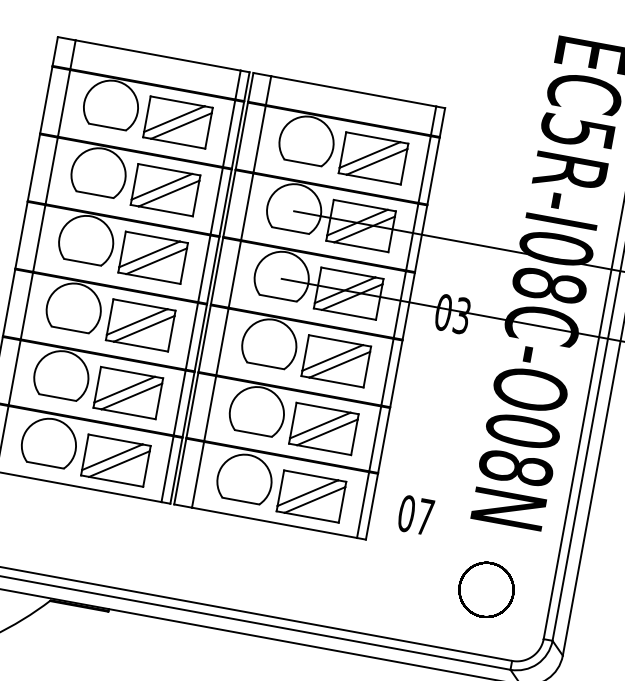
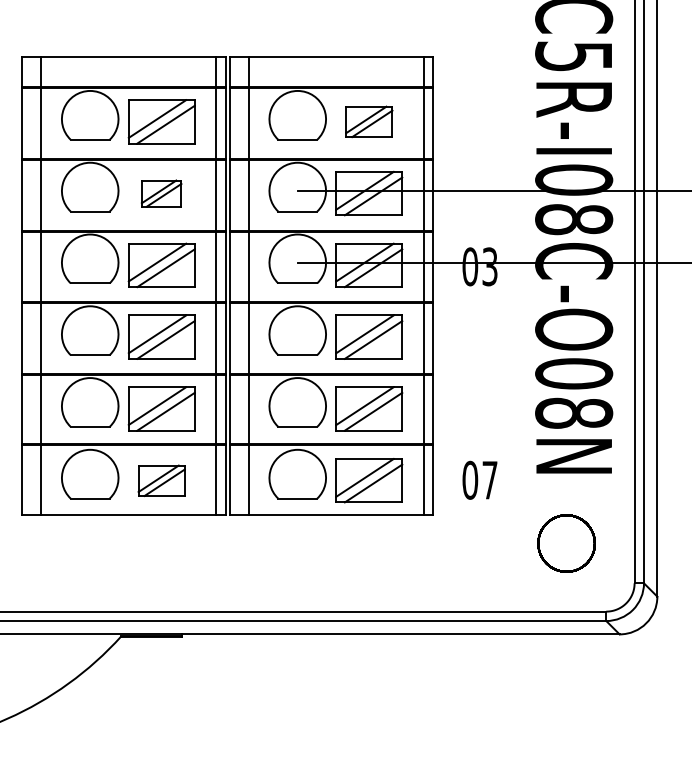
part: (373, 158) -> (369, 121), size x0.7
part: (165, 190) -> (161, 193), size x0.6
part: (115, 460) -> (161, 480), size x0.7

